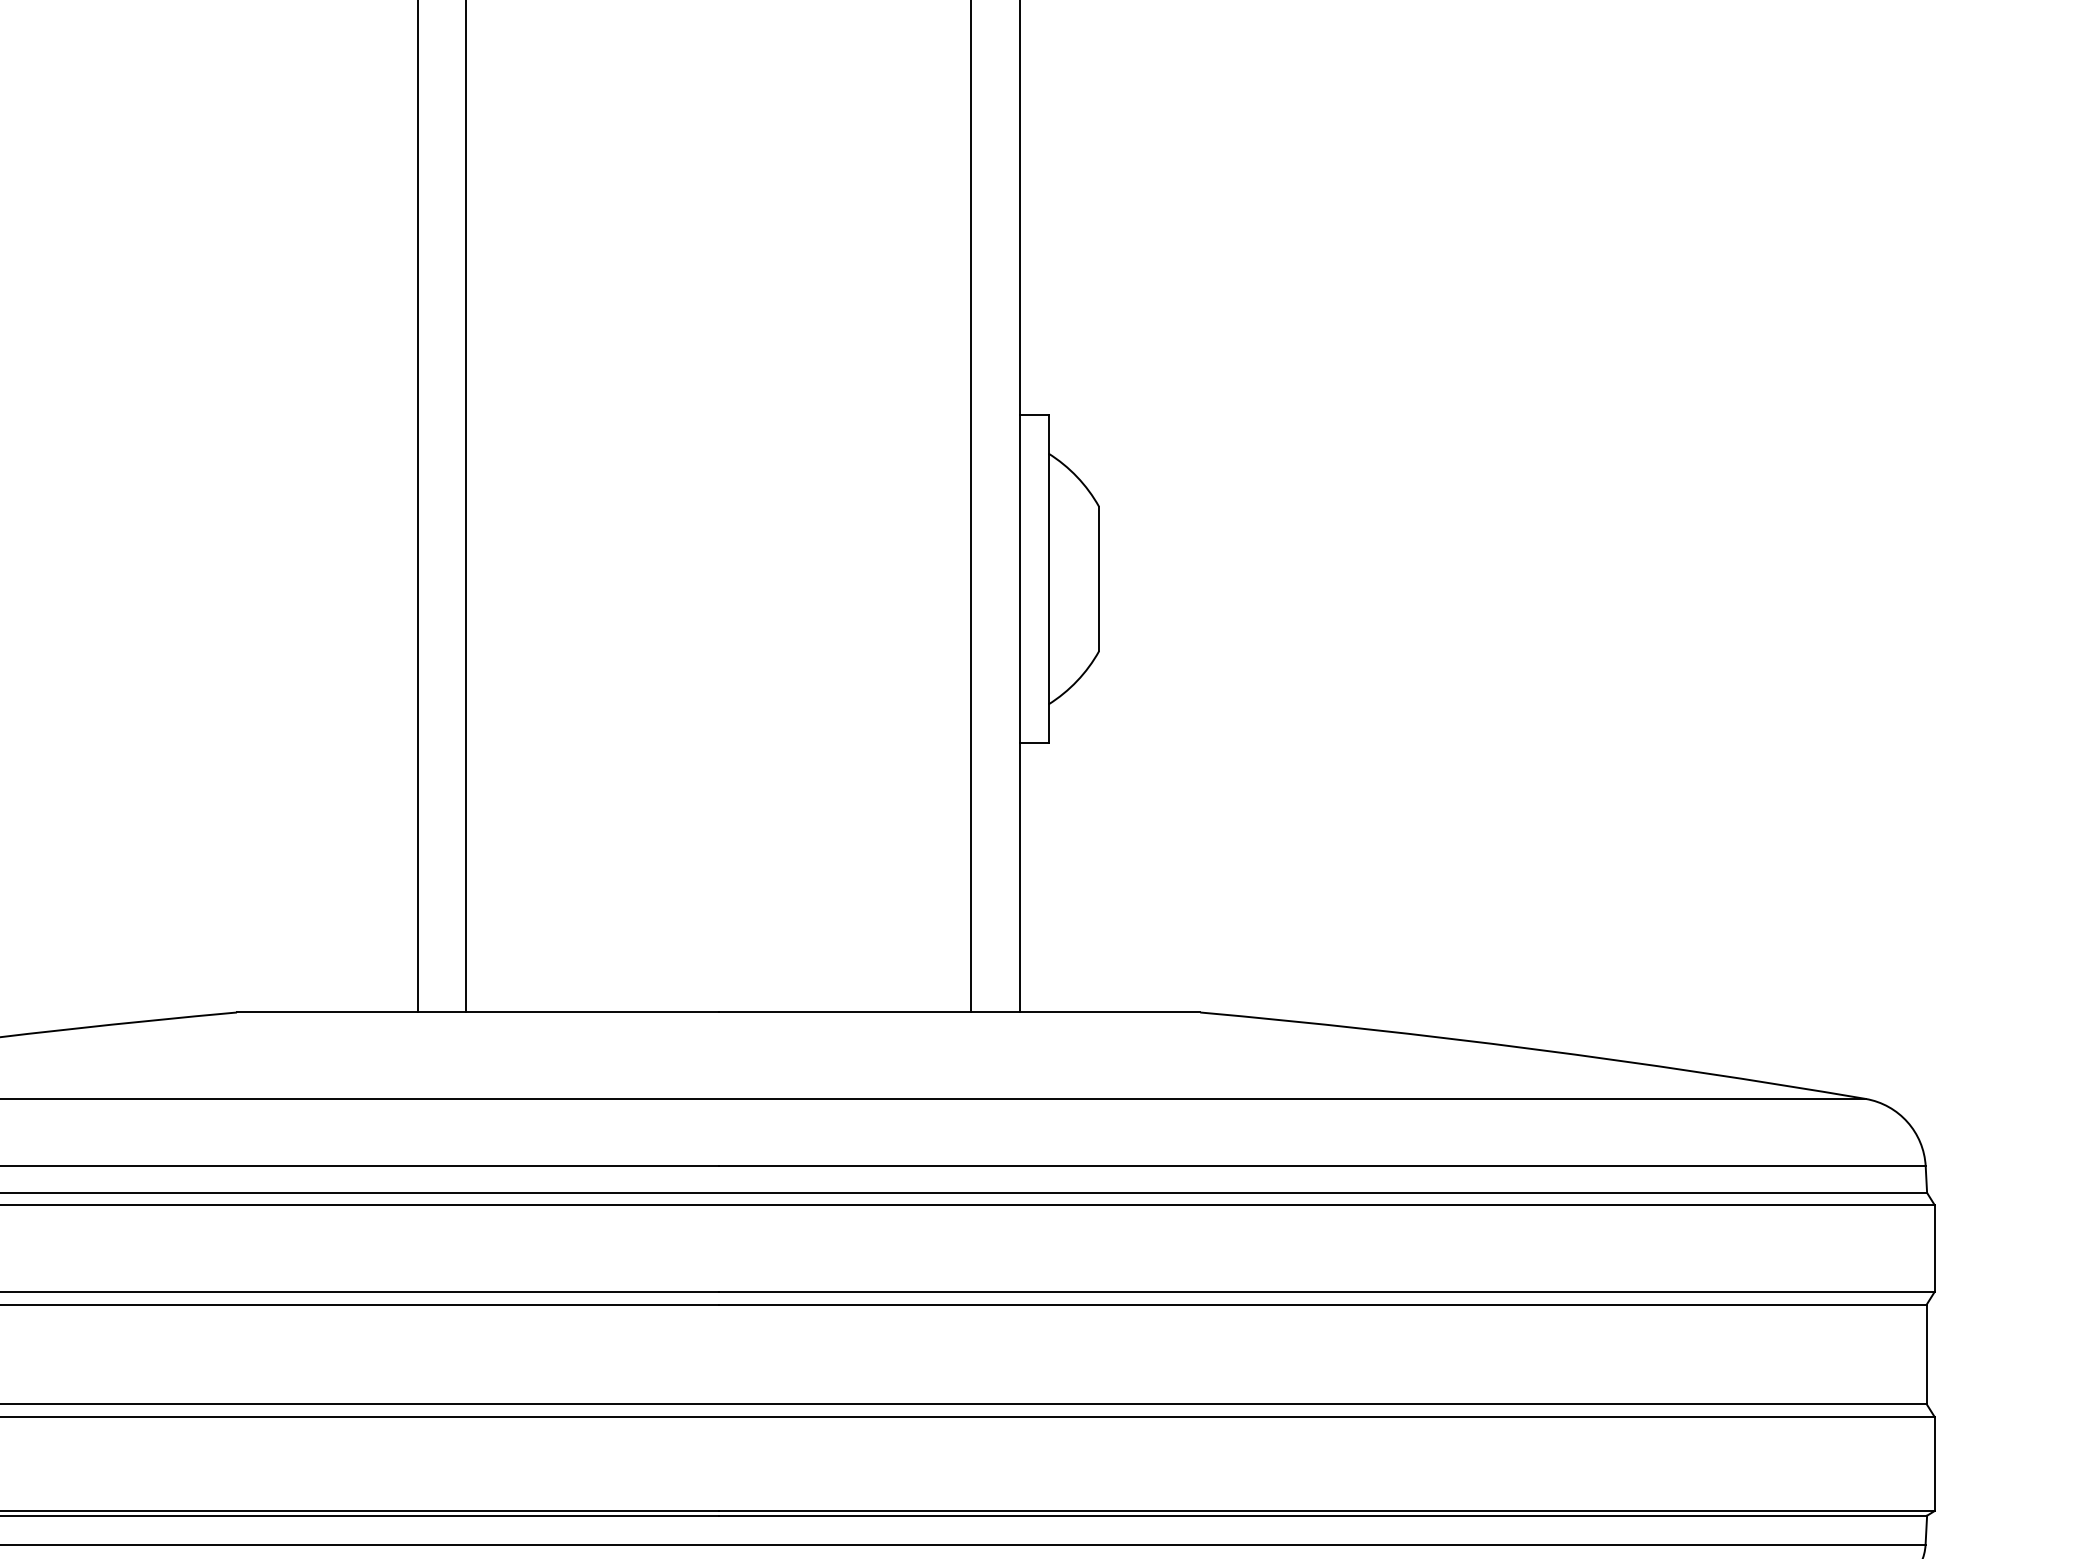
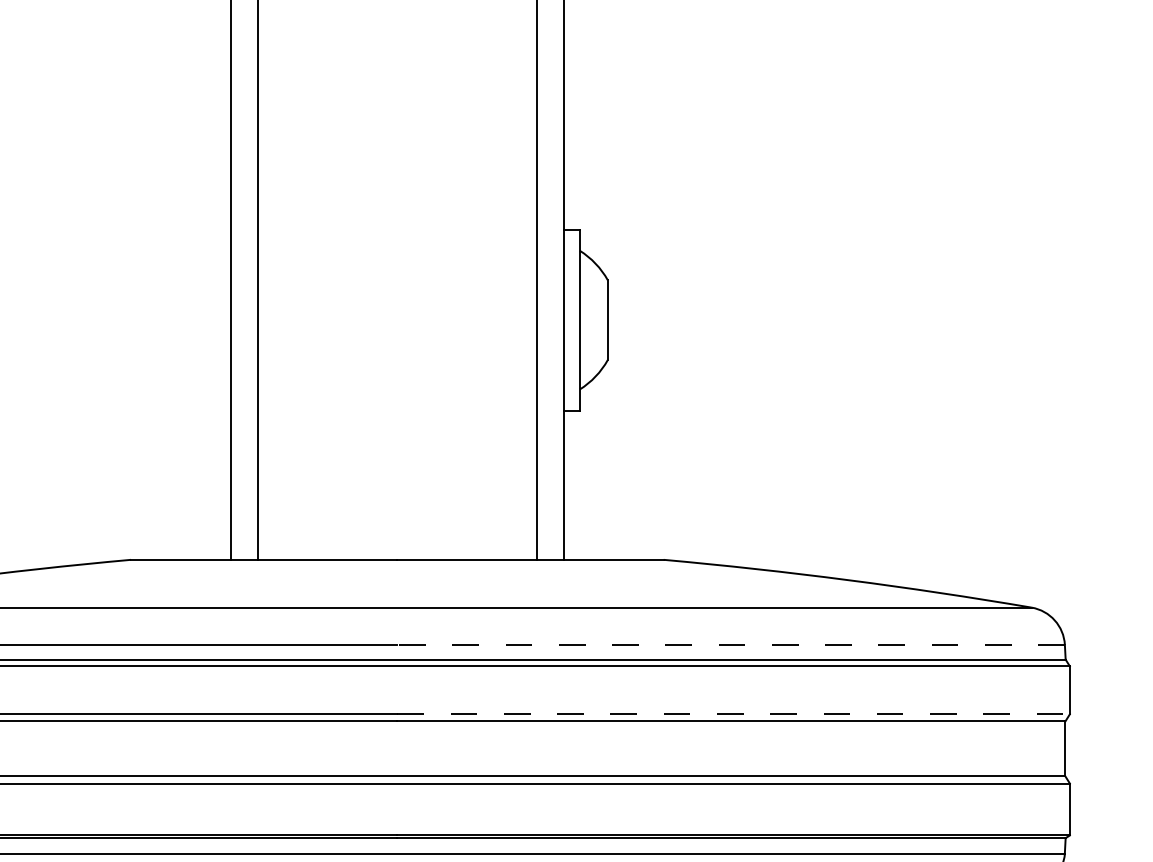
line: (1322, 1165) -> (731, 644), solid -> dashed
line: (1328, 1292) -> (734, 714), solid -> dashed

